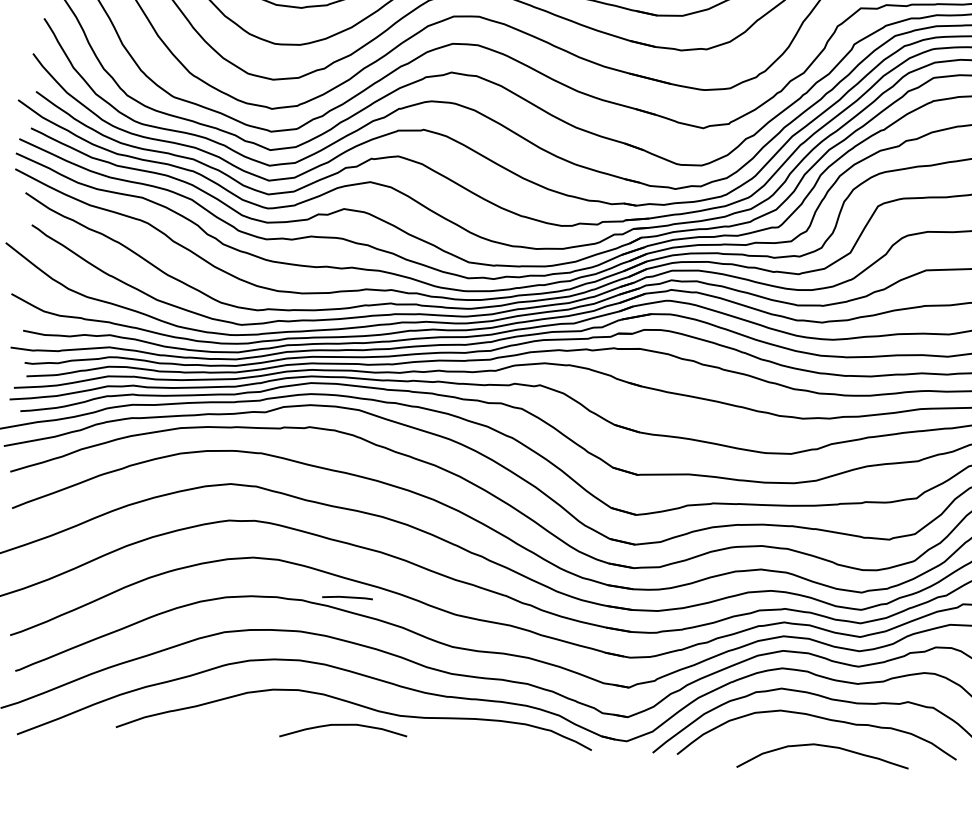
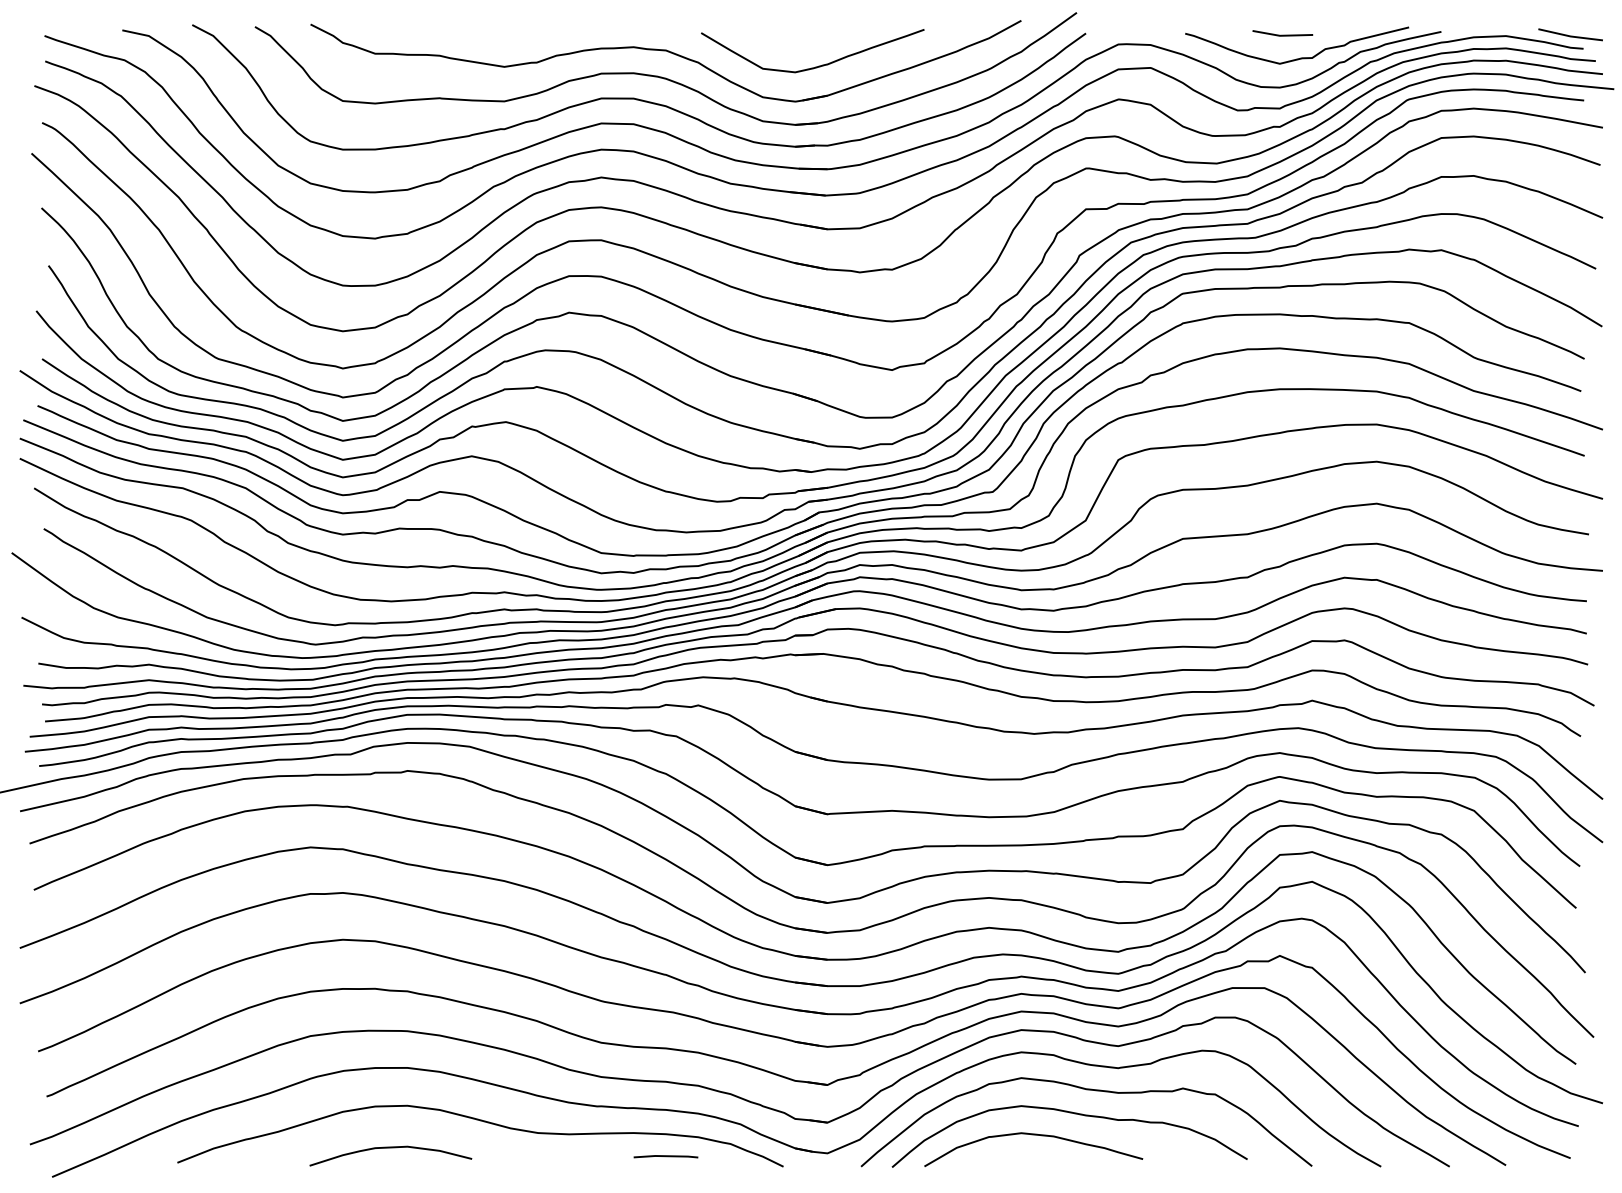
line: (347, 597) -> (665, 1156), moved
curve: (343, 725) -> (390, 1148), moved
curve: (823, 746) -> (1033, 1135), moved

